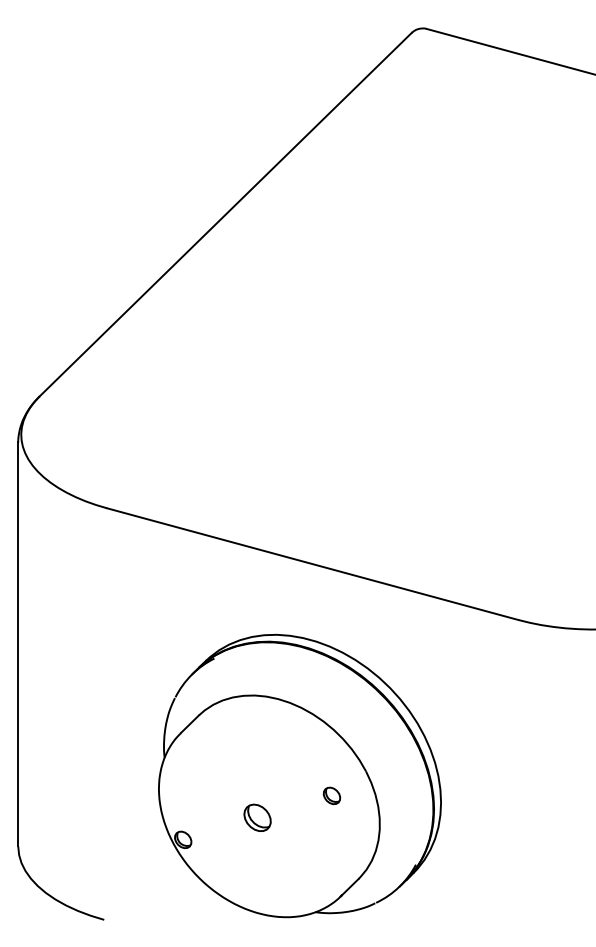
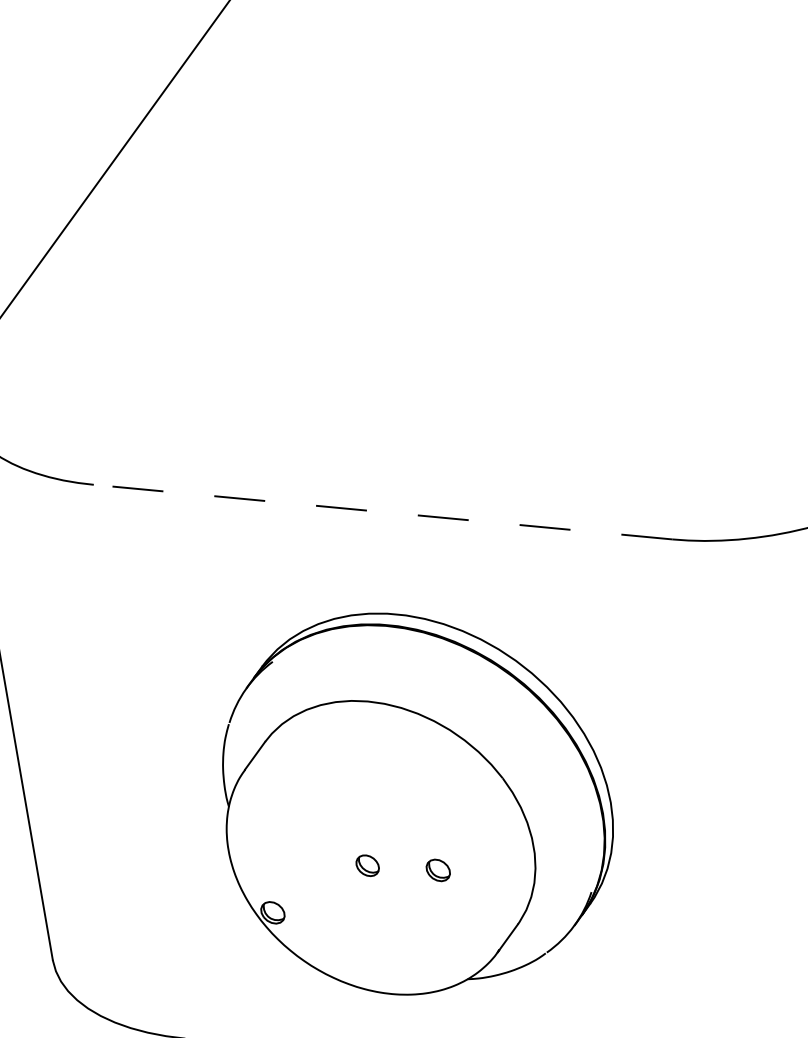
line: (312, 564) -> (382, 512), solid -> dashed
part: (331, 795) -> (437, 869), moved
part: (257, 817) -> (367, 865), size x0.6

